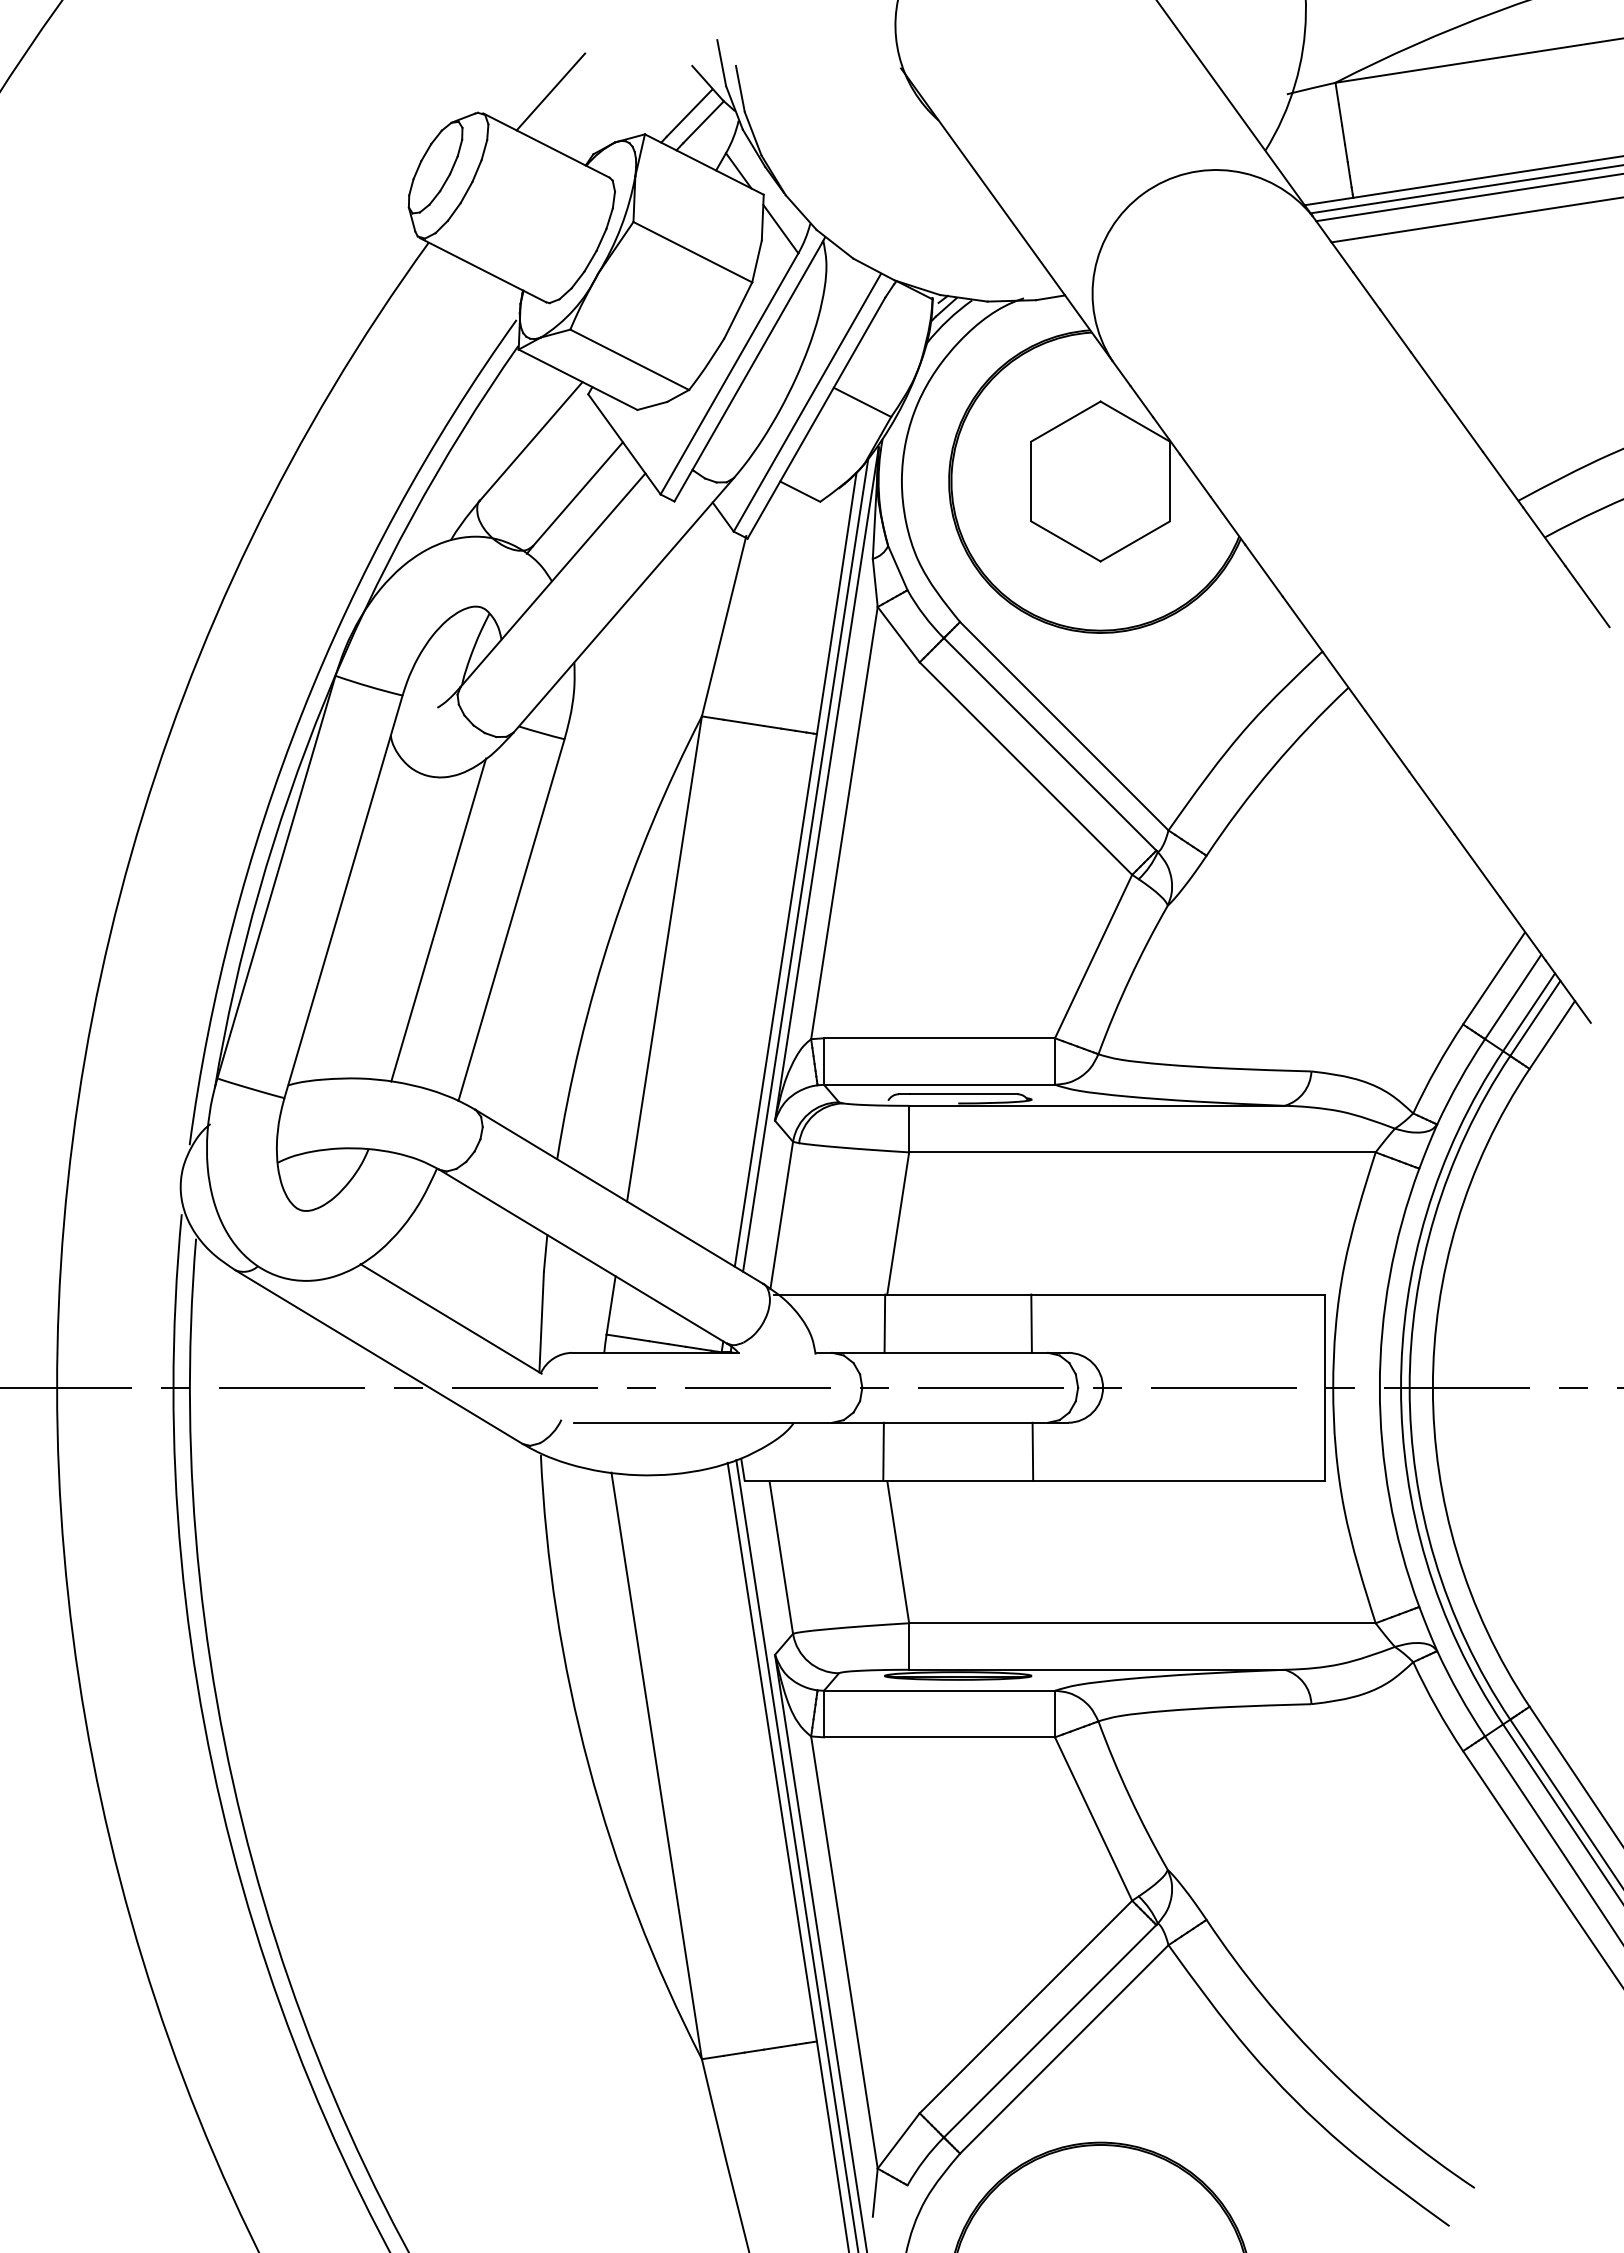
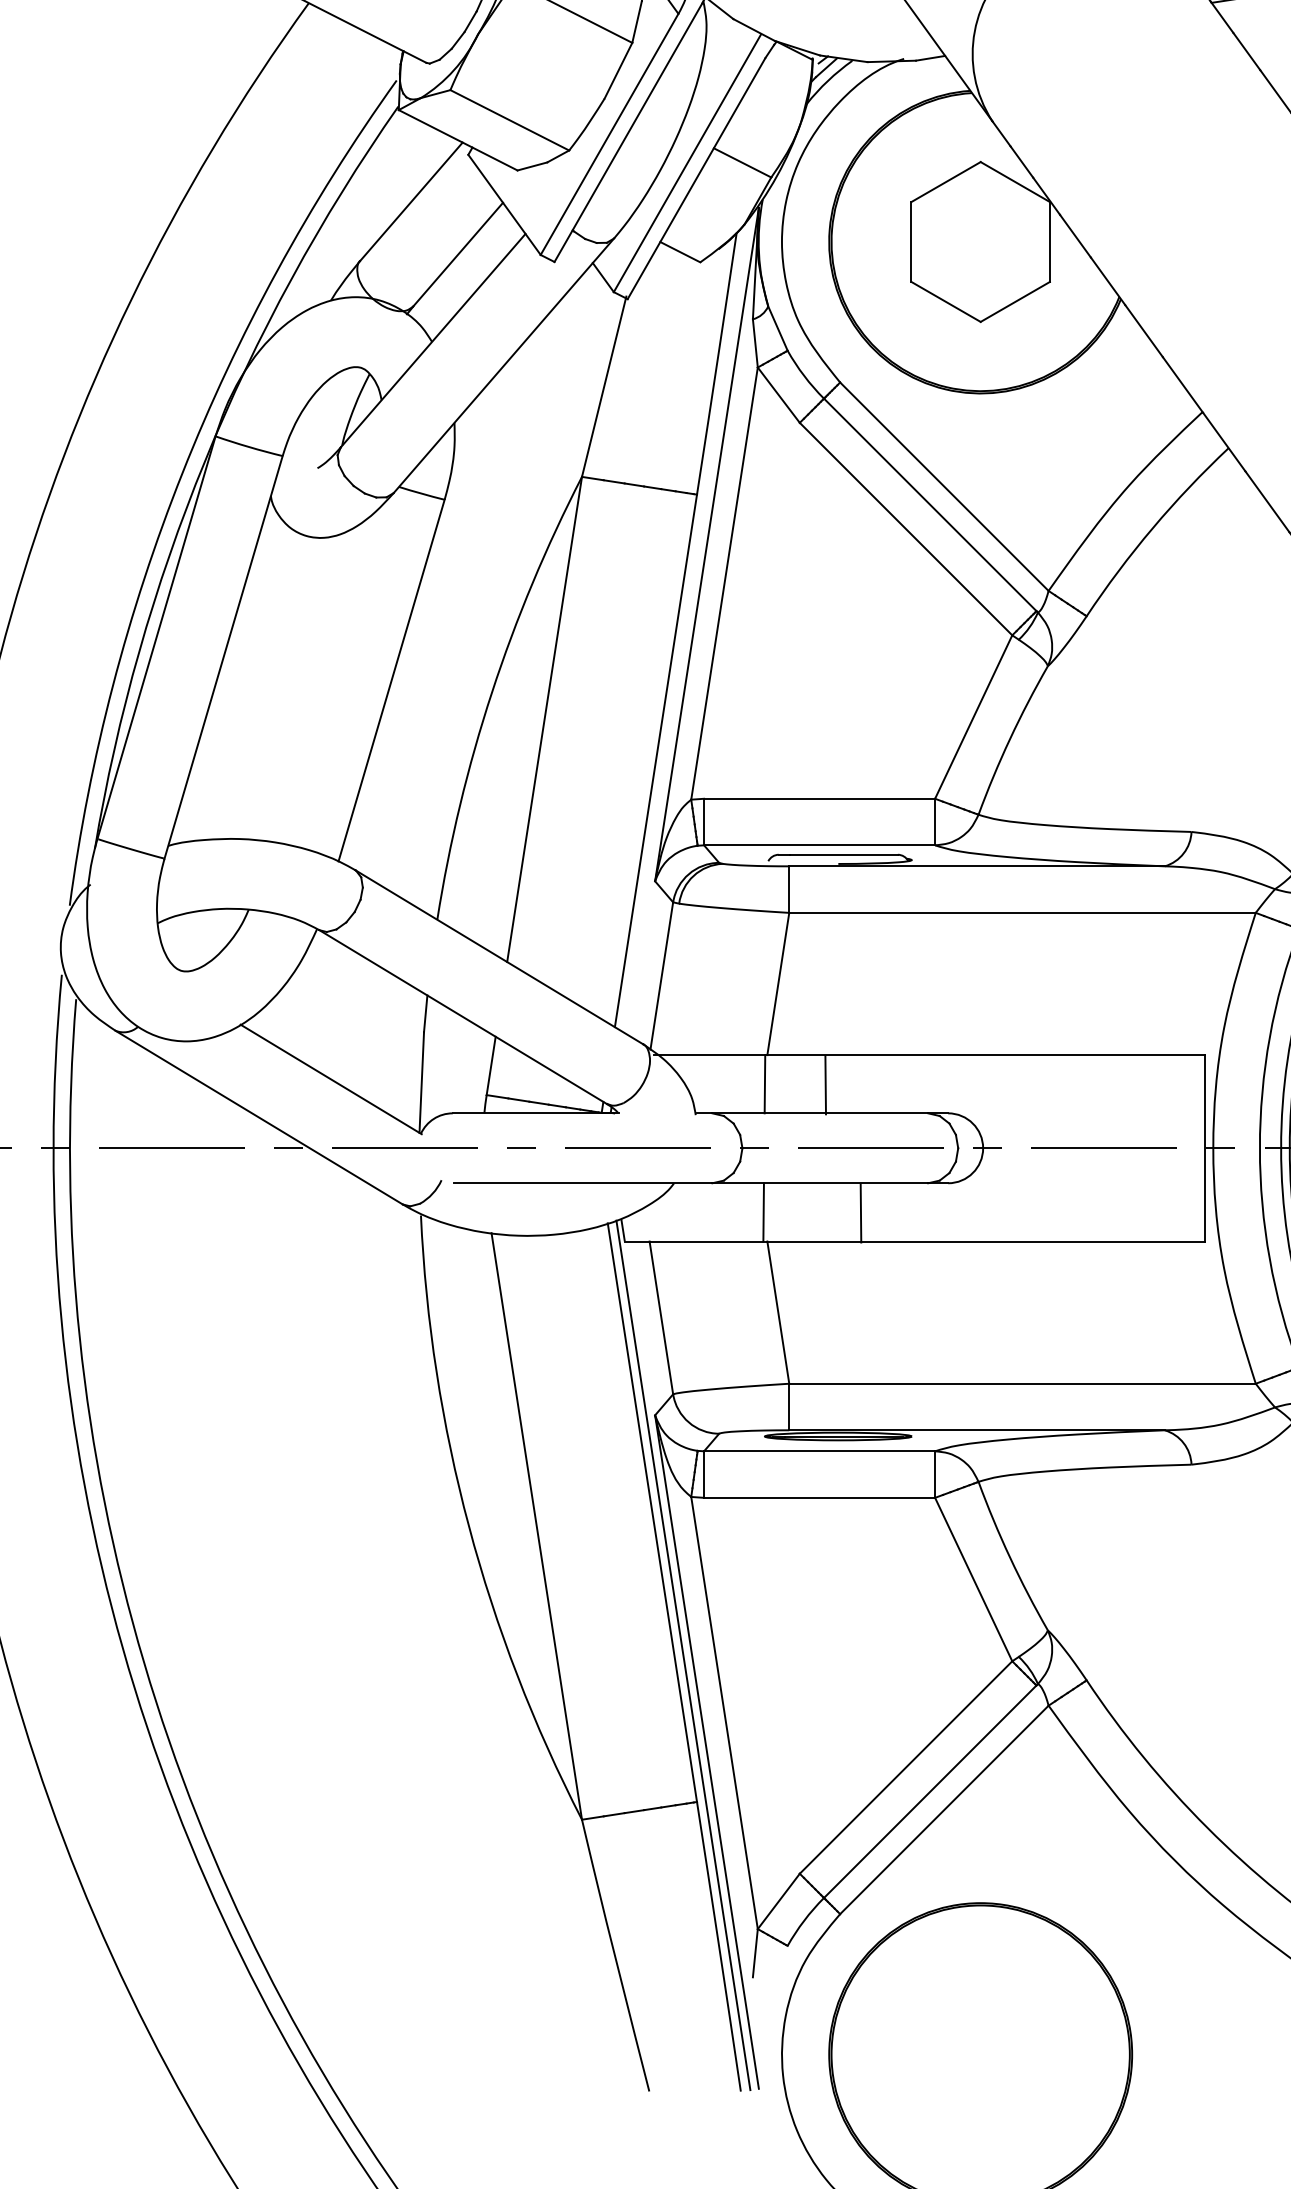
line: (805, 865) -> (685, 626), removed
line: (438, 919) -> (318, 680), removed
line: (1031, 1323) -> (825, 1085), moved
line: (1032, 1451) -> (860, 1213), moved

